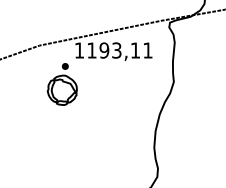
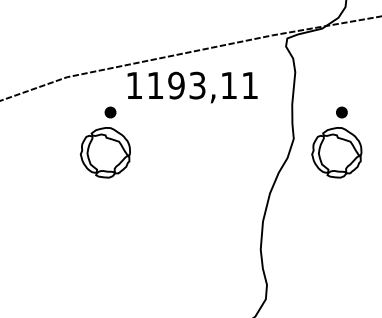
part: (198, 84) -> (335, 142), added

